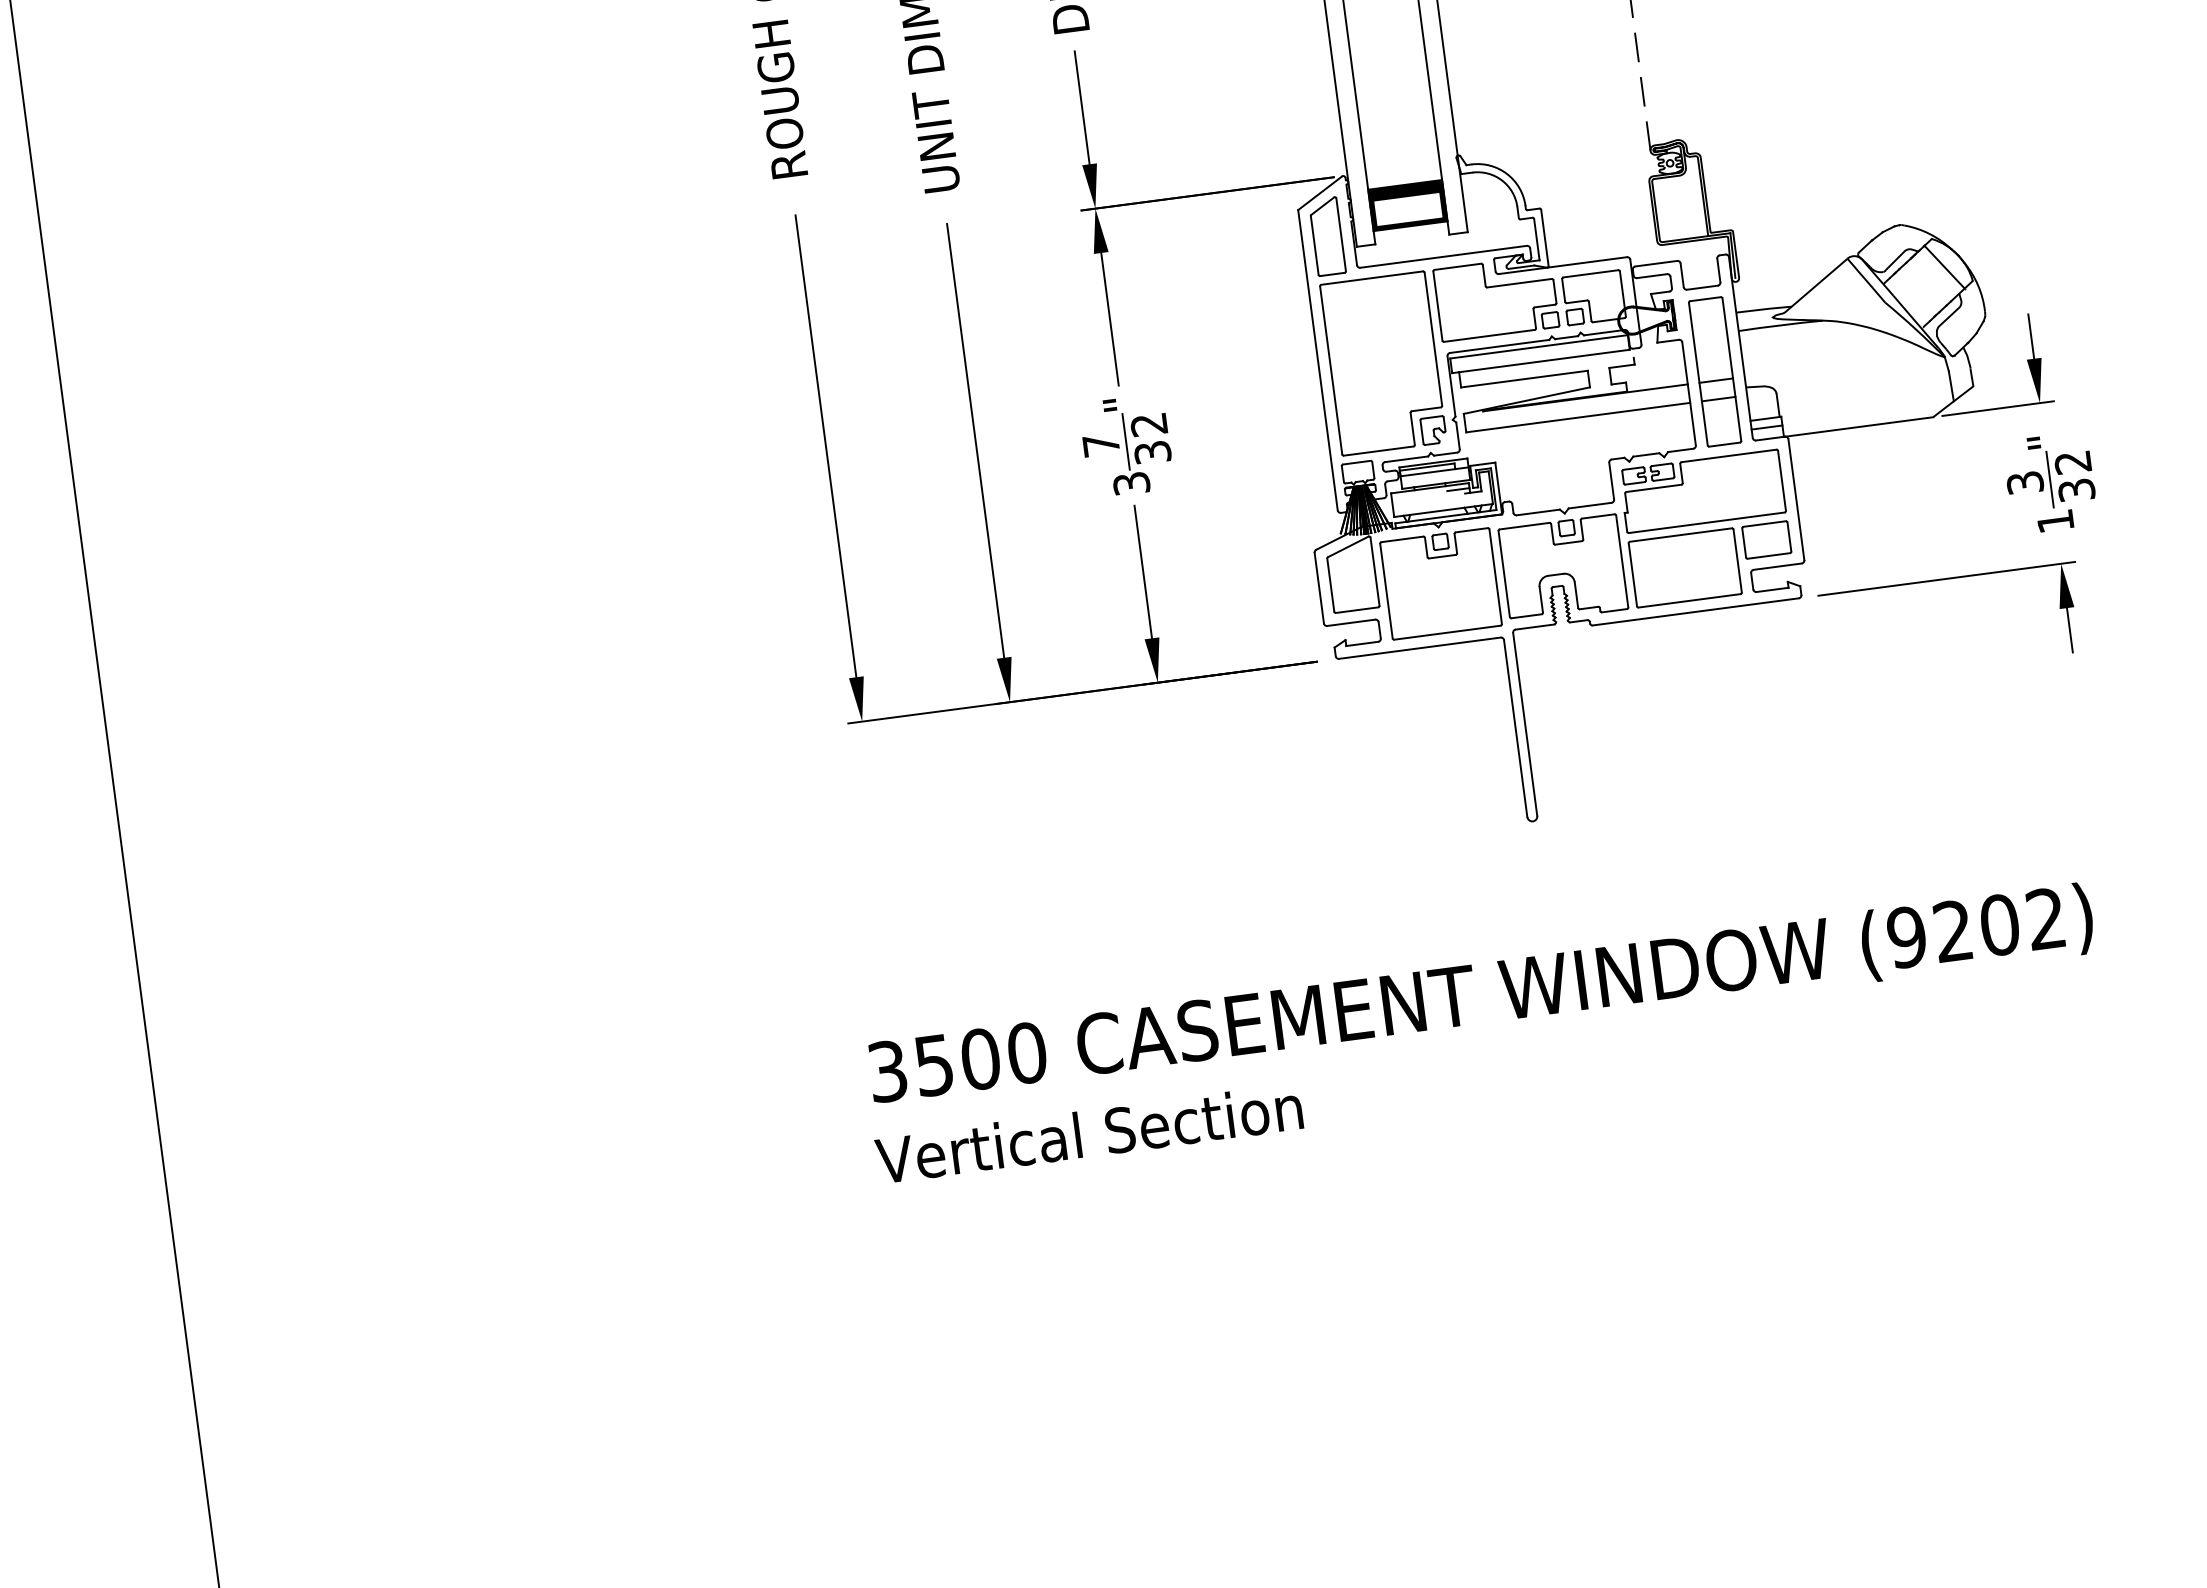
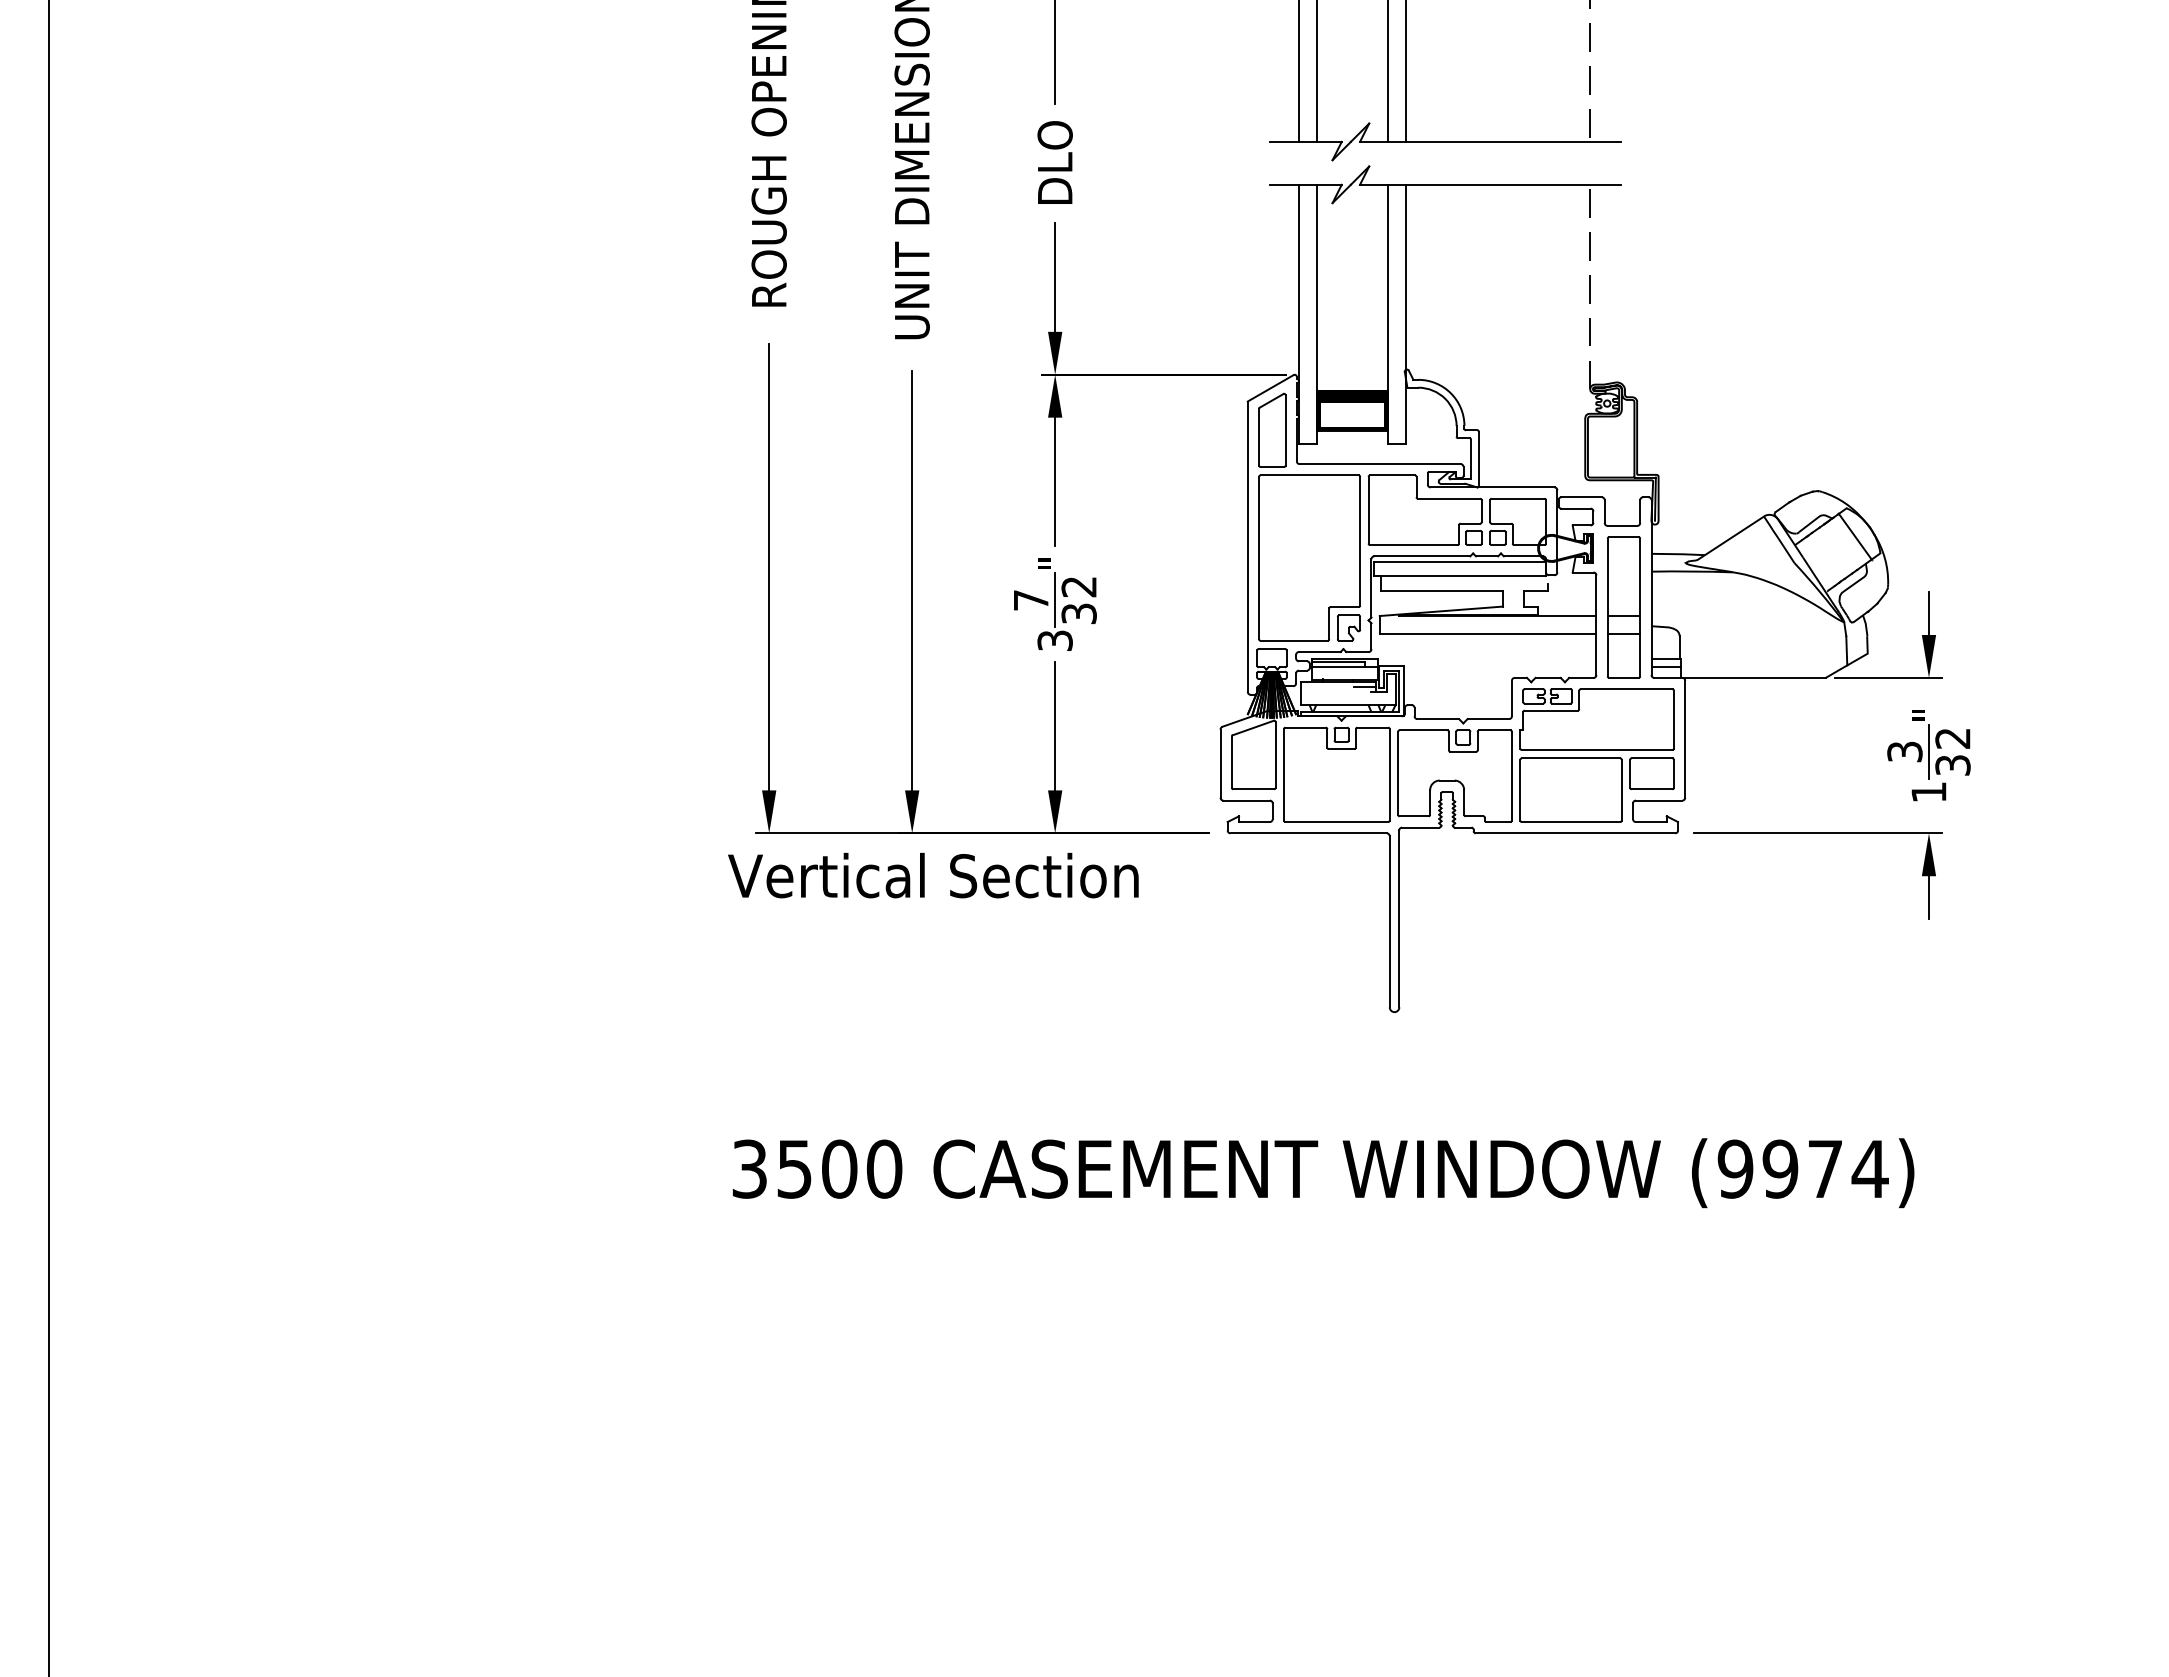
text: (1999, 924) -> (1825, 1168), (9202) -> (9974)
text: (1089, 1133) -> (933, 875), moved

